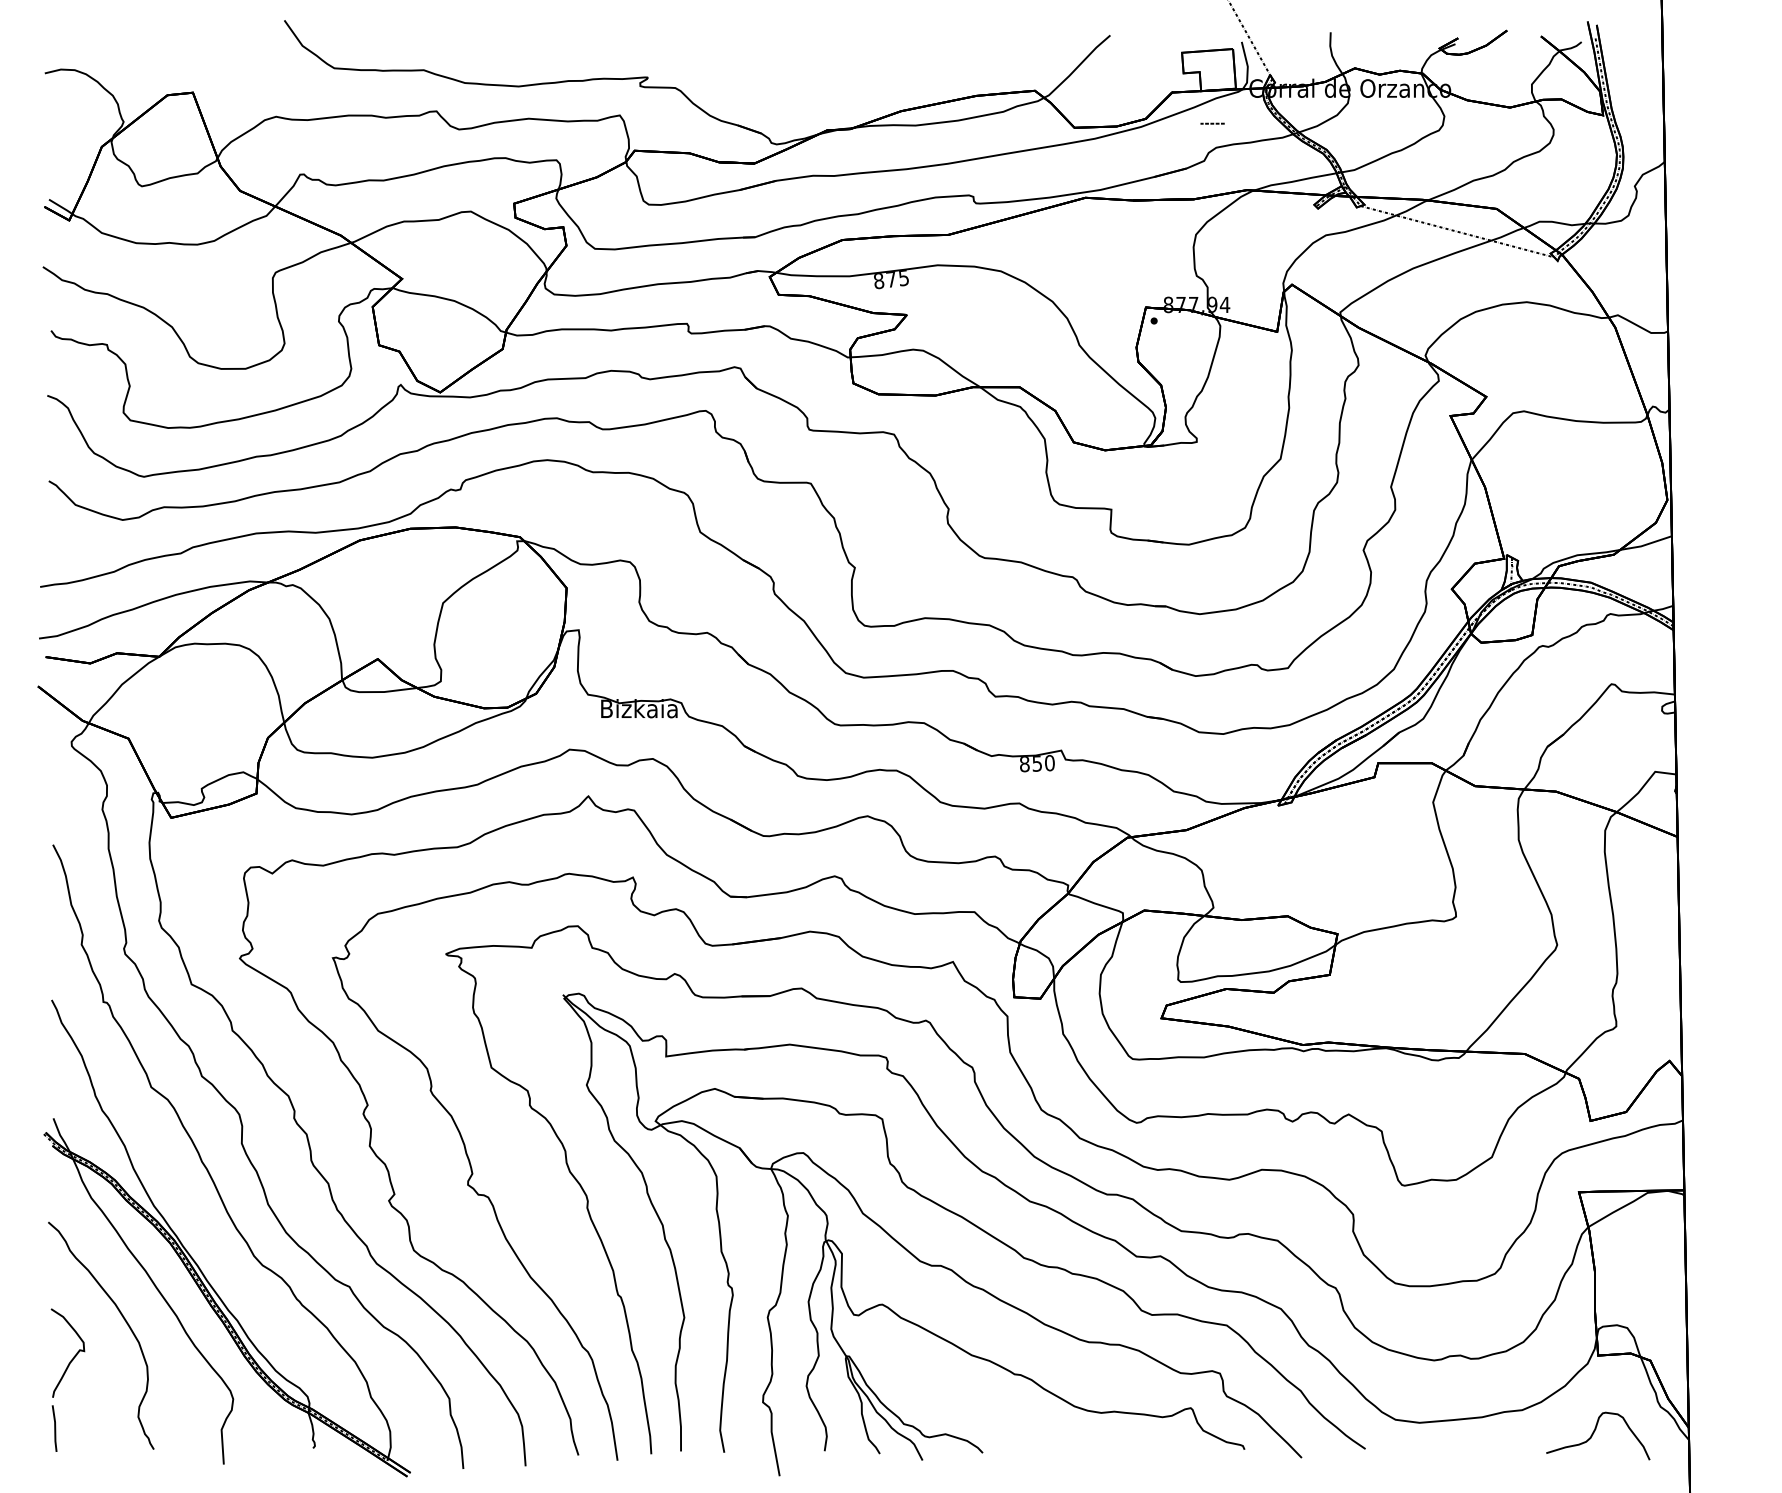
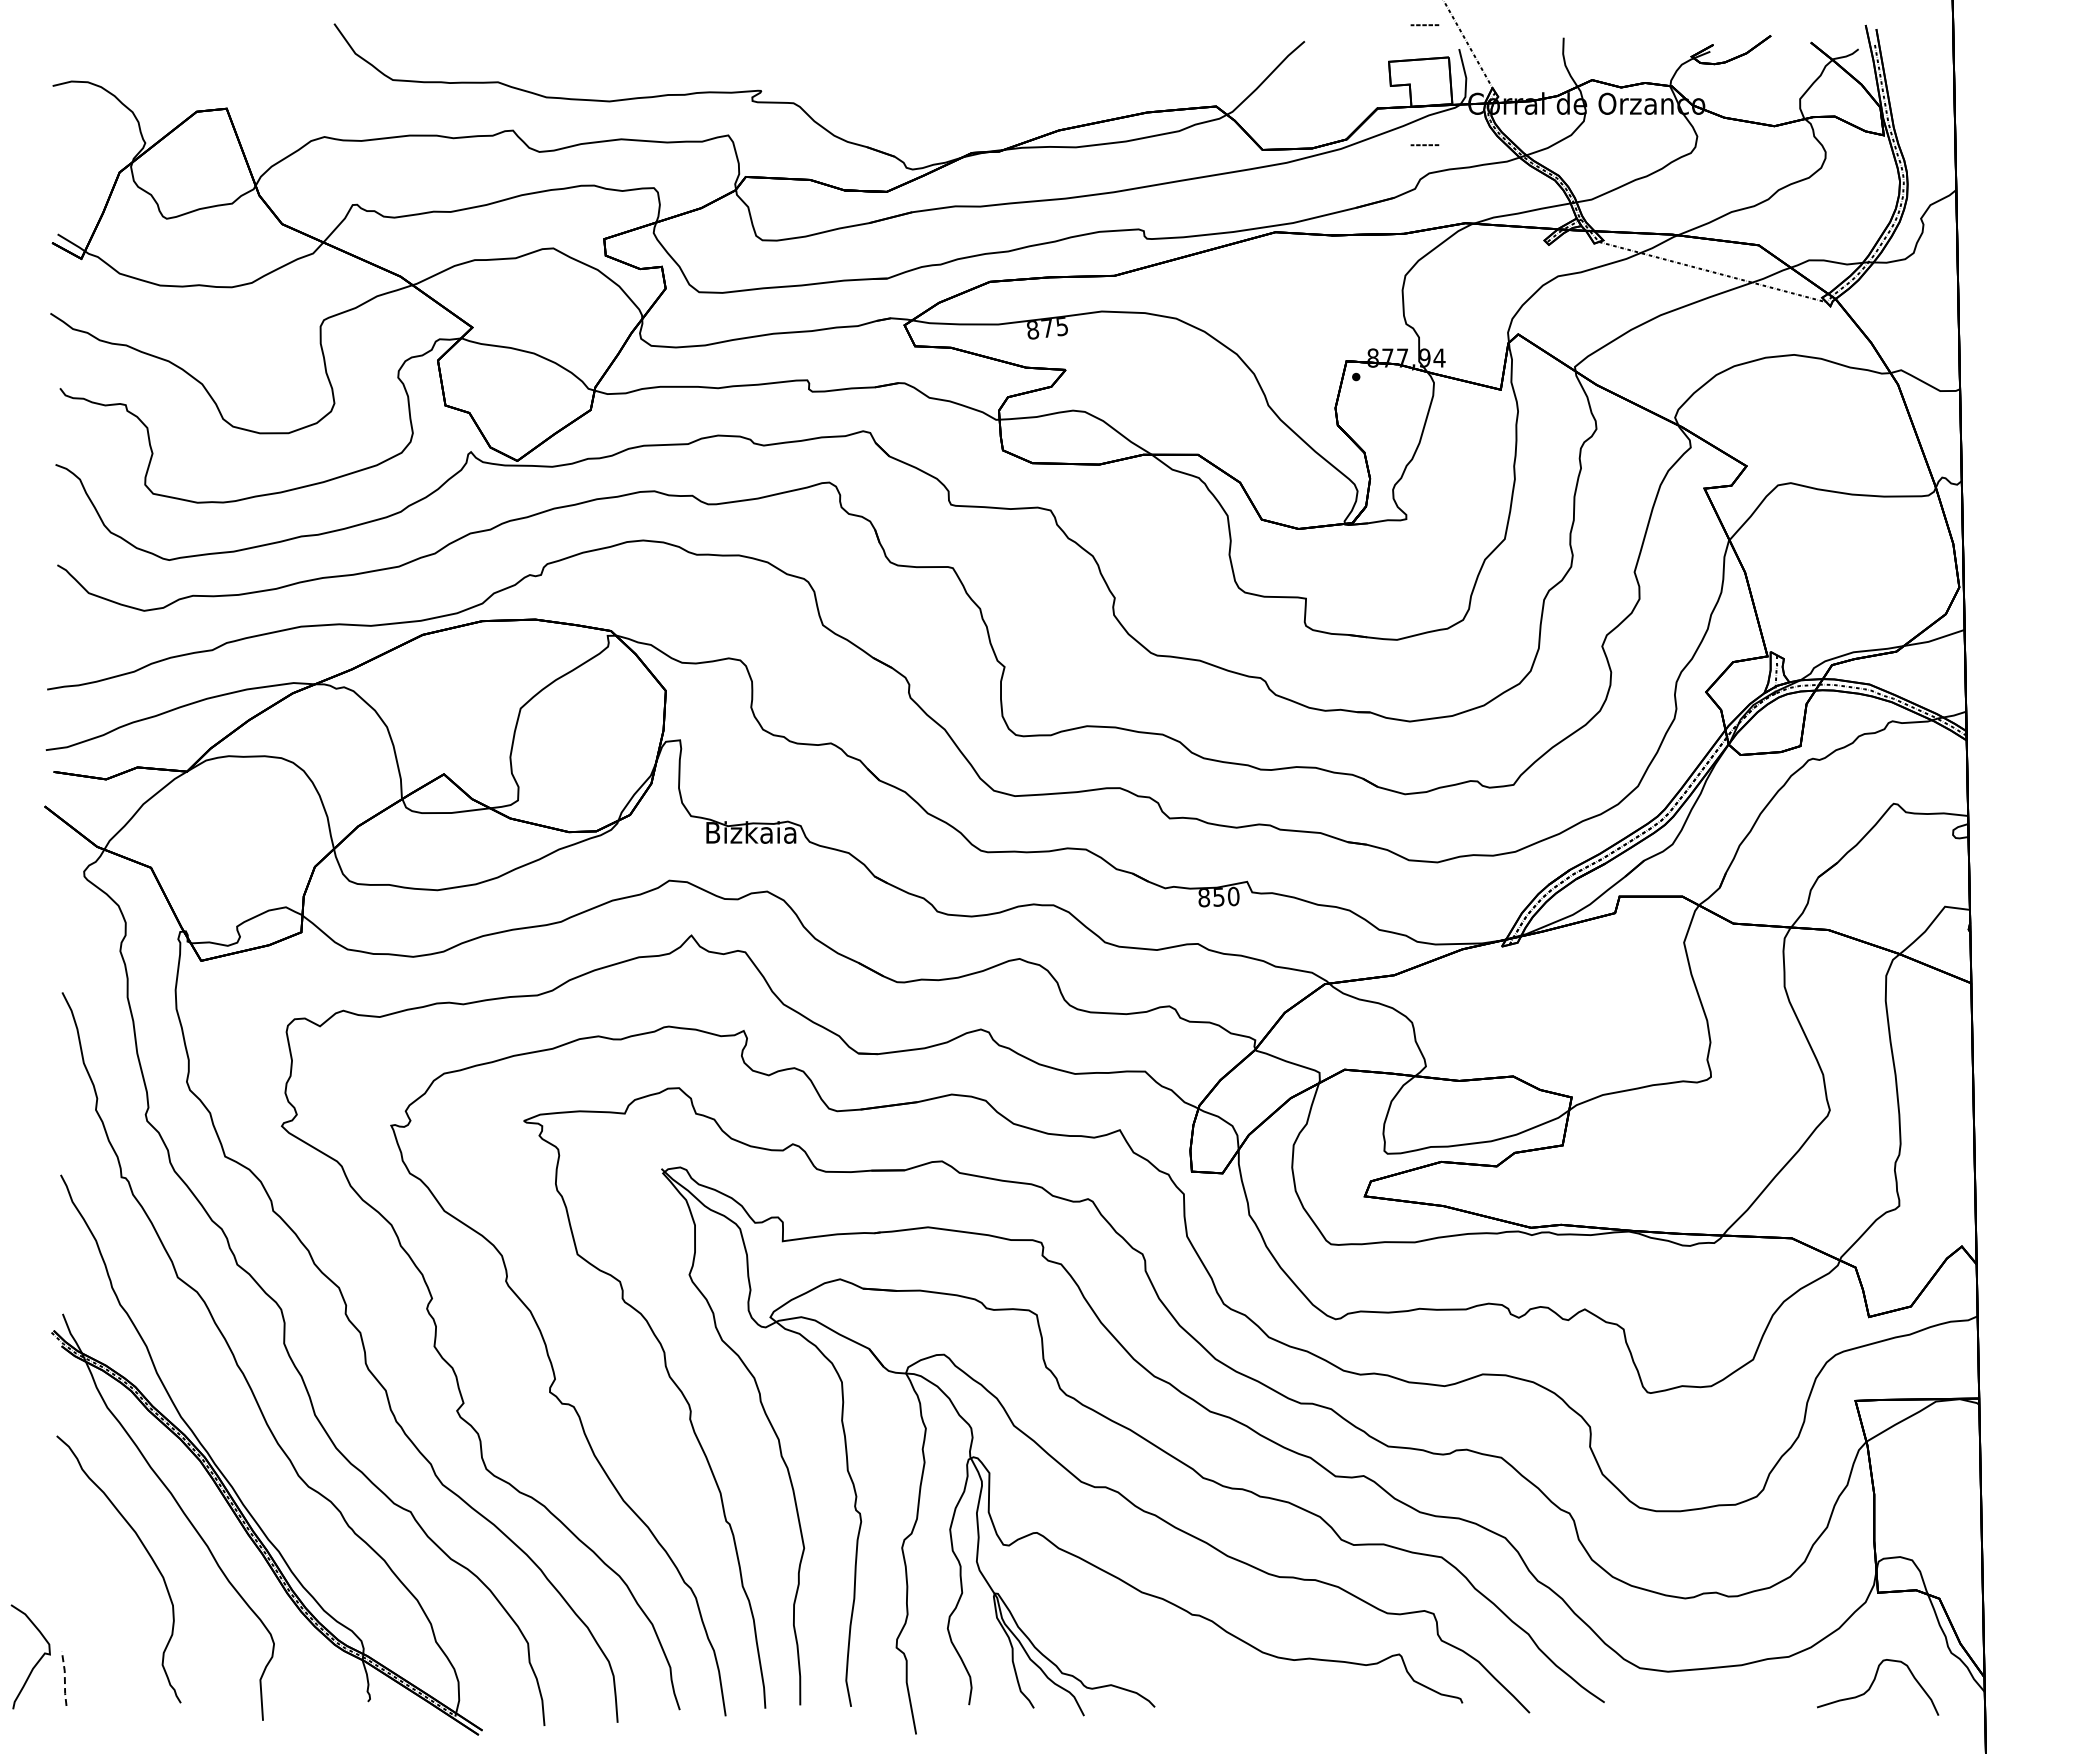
line: (1212, 21) -> (1424, 25), added
curve: (72, 1357) -> (36, 1662), moved
line: (54, 1427) -> (64, 1677), solid -> dashed

